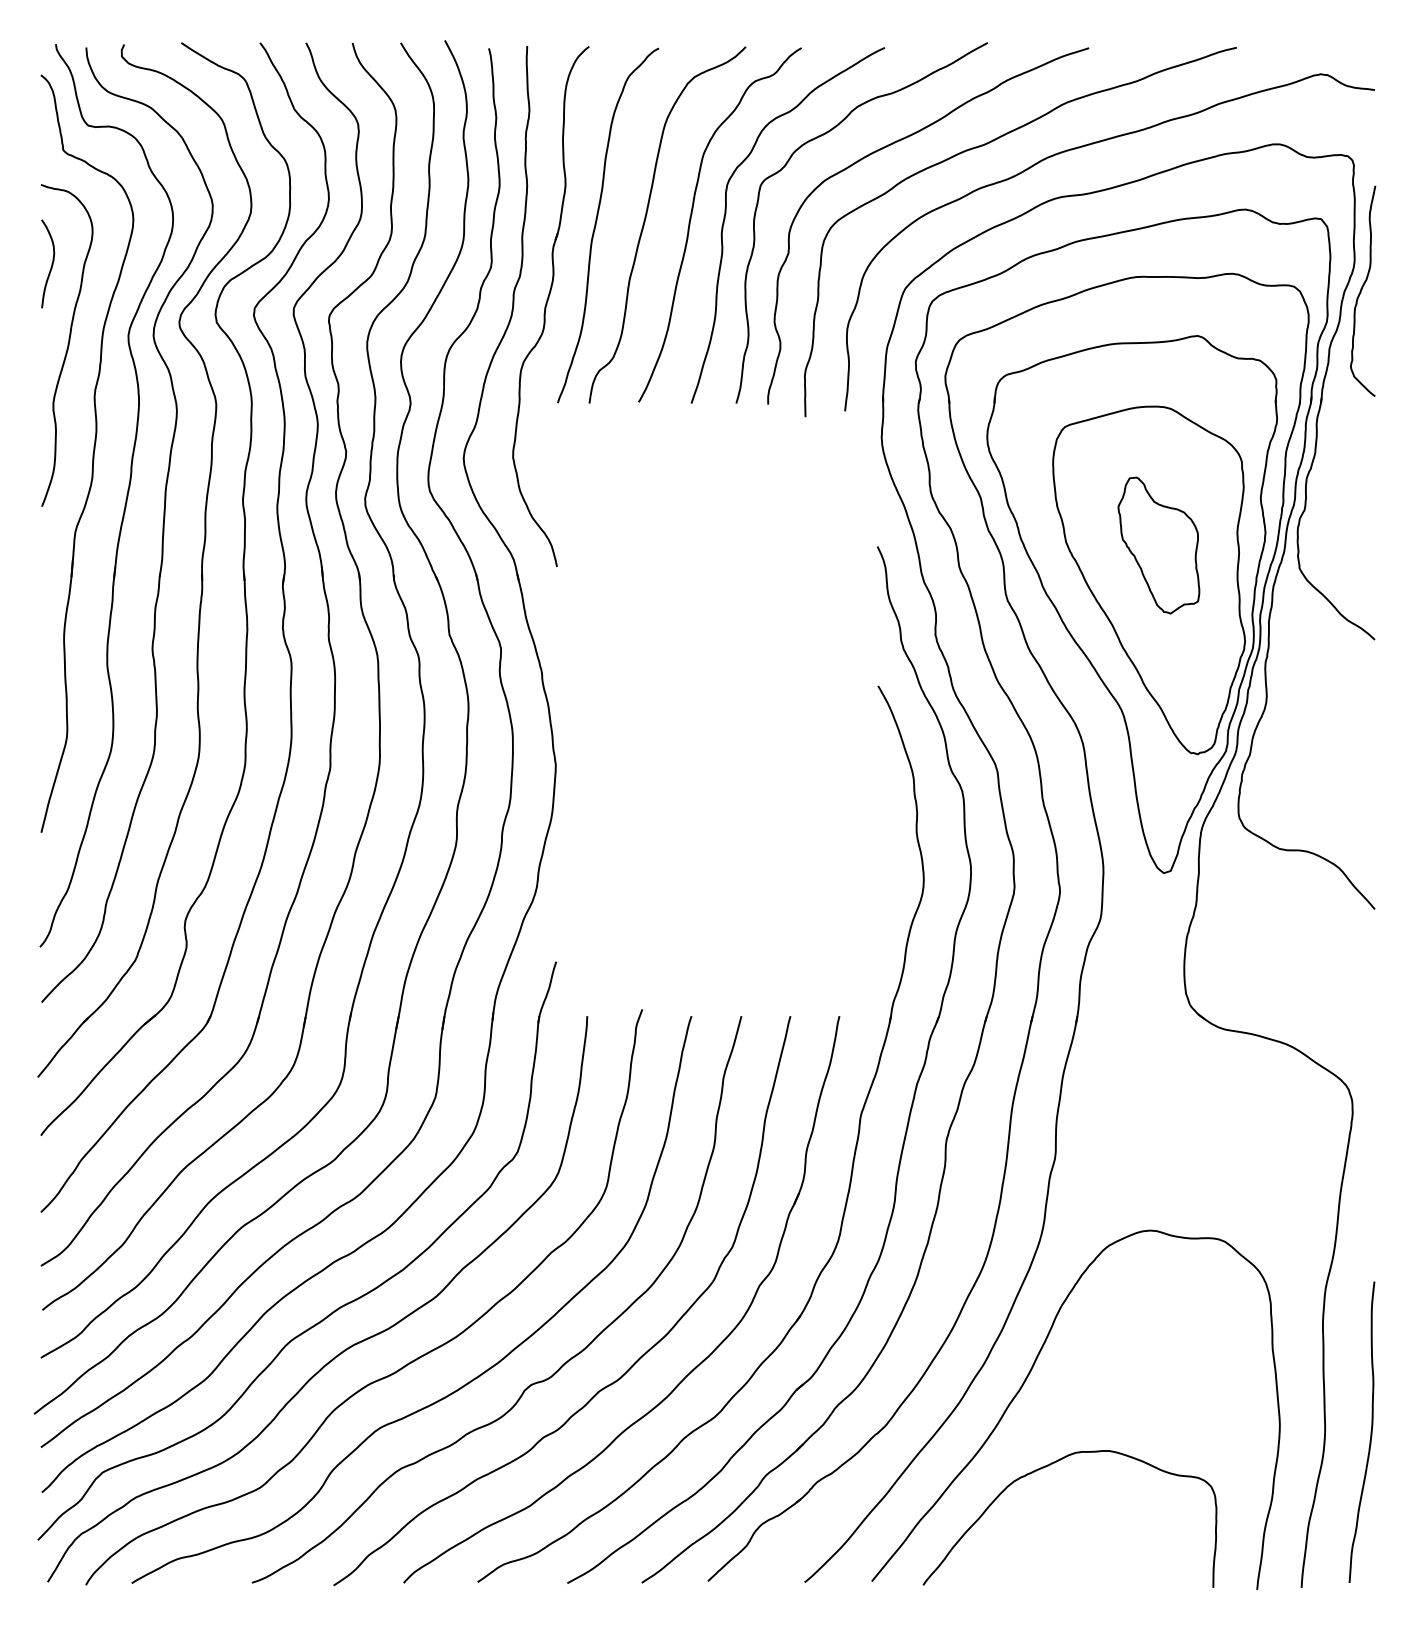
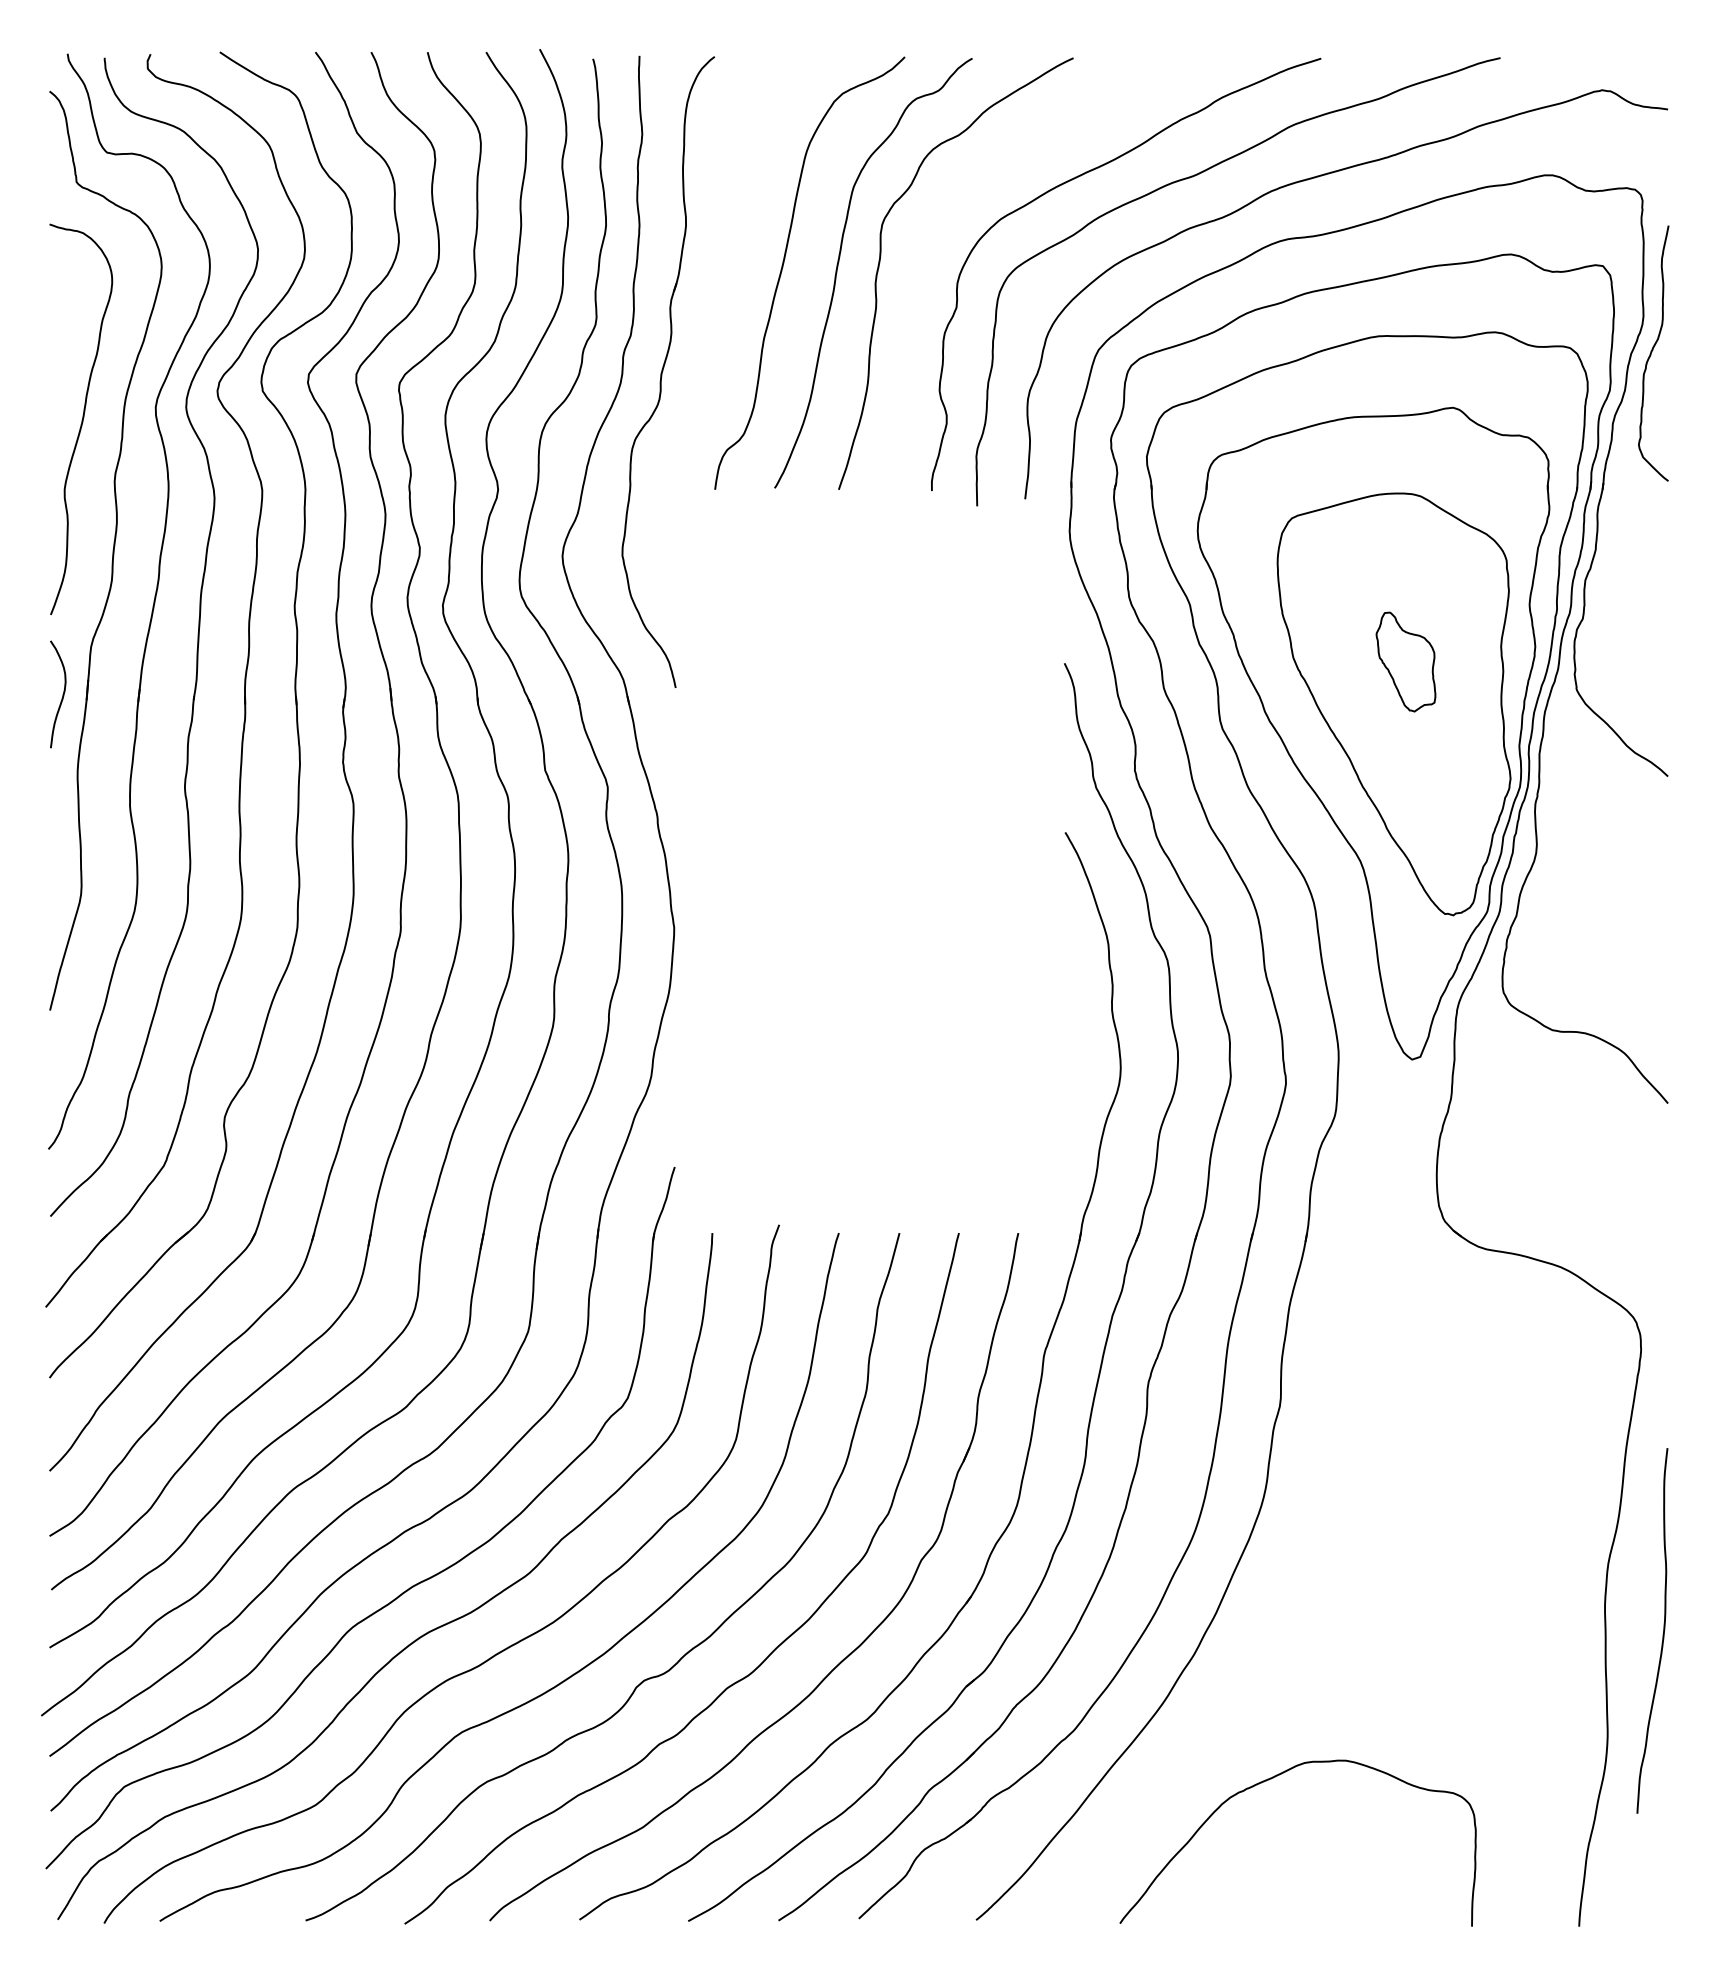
curve: (786, 165) -> (954, 200), removed
curve: (597, 221) -> (724, 268), removed
curve: (51, 264) -> (62, 694), moved
part: (1158, 545) -> (1405, 661), size x0.6
curve: (1025, 1381) -> (1244, 1676), removed
curve: (1370, 1435) -> (1662, 1634), moved

